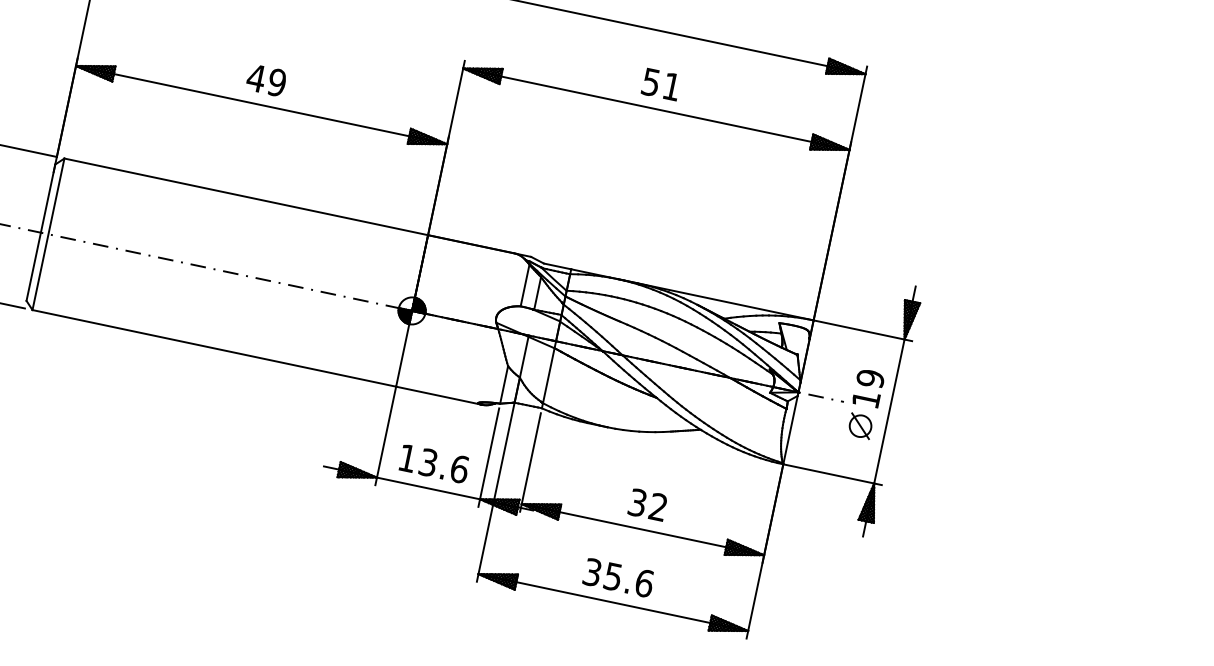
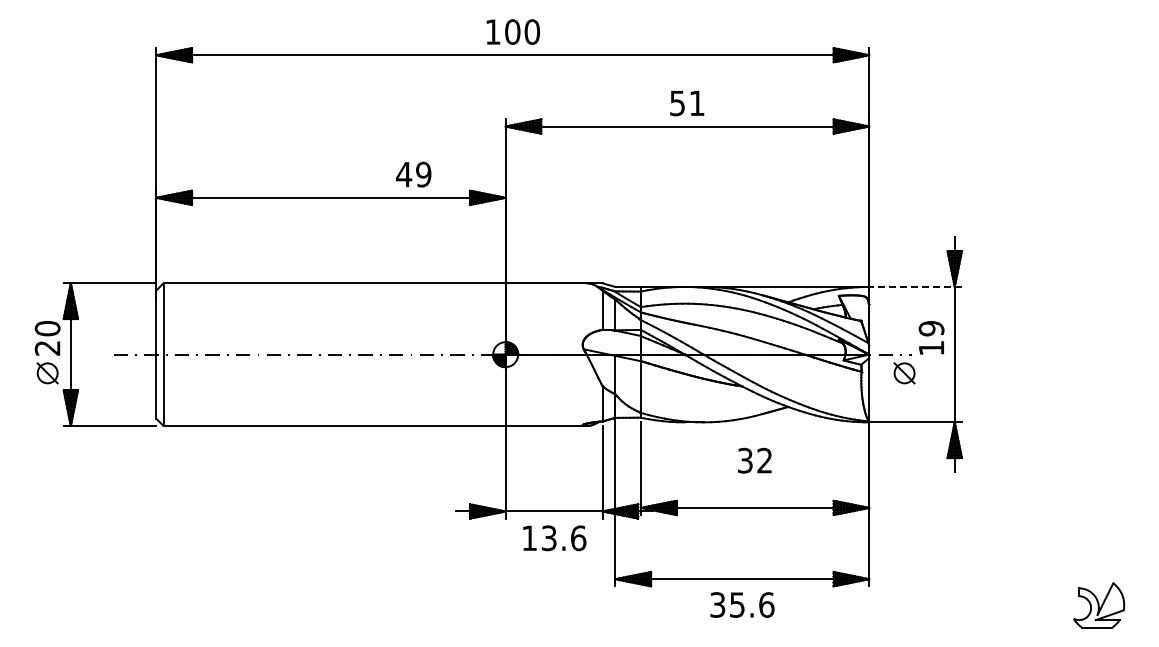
text: (266, 80) -> (413, 174), moved
line: (862, 330) -> (915, 286), solid -> dashed
part: (860, 426) -> (904, 373), moved
text: (434, 464) -> (554, 538), moved
text: (647, 504) -> (754, 460), moved
text: (618, 577) -> (742, 604), moved

